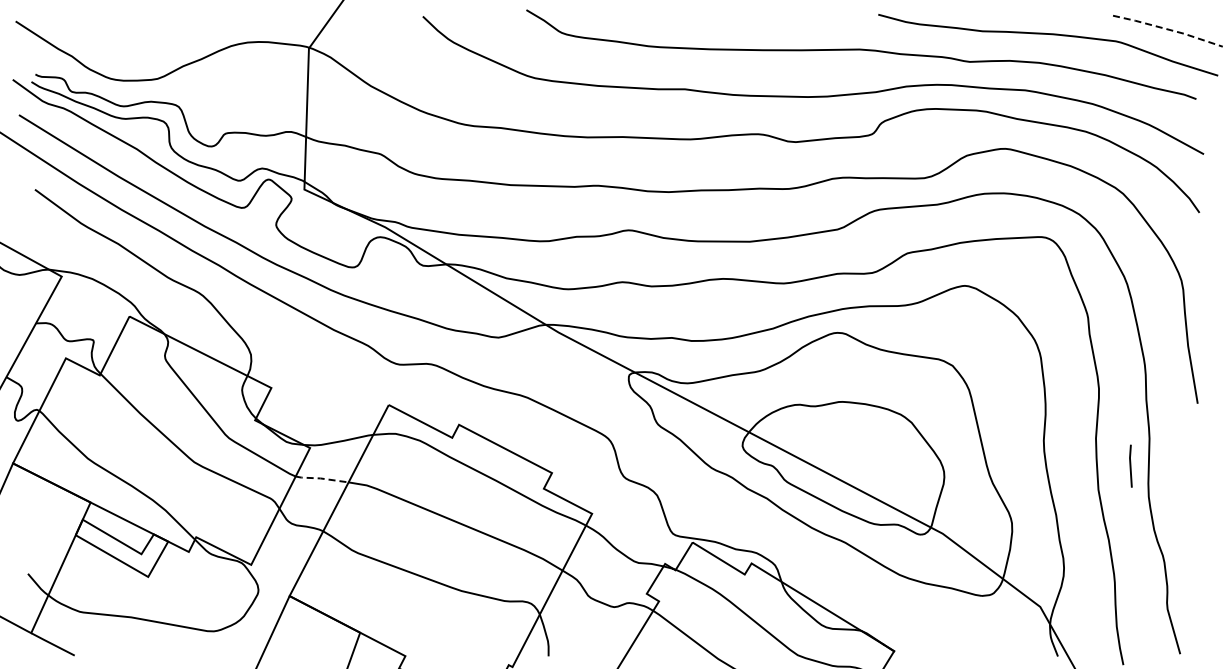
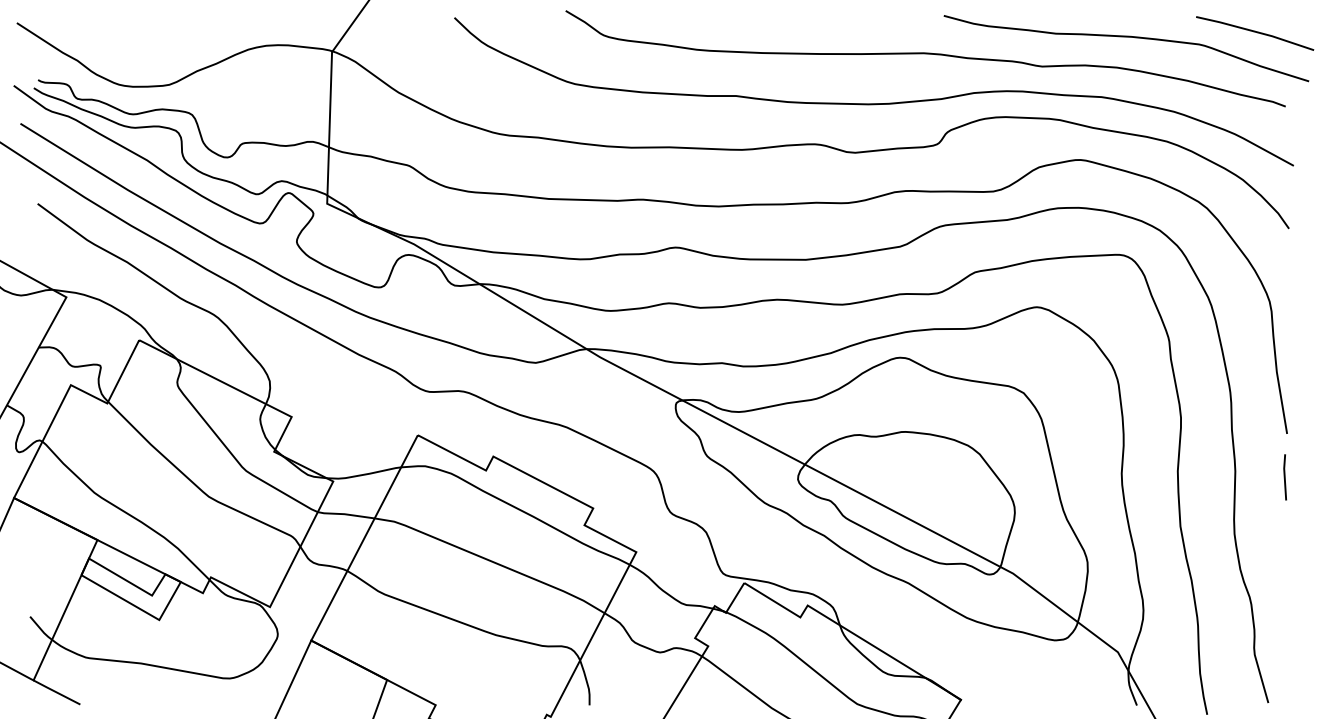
line: (1168, 29) -> (1255, 31), dashed -> solid
line: (1130, 465) -> (1284, 476), moved
line: (321, 478) -> (345, 514), dashed -> solid

